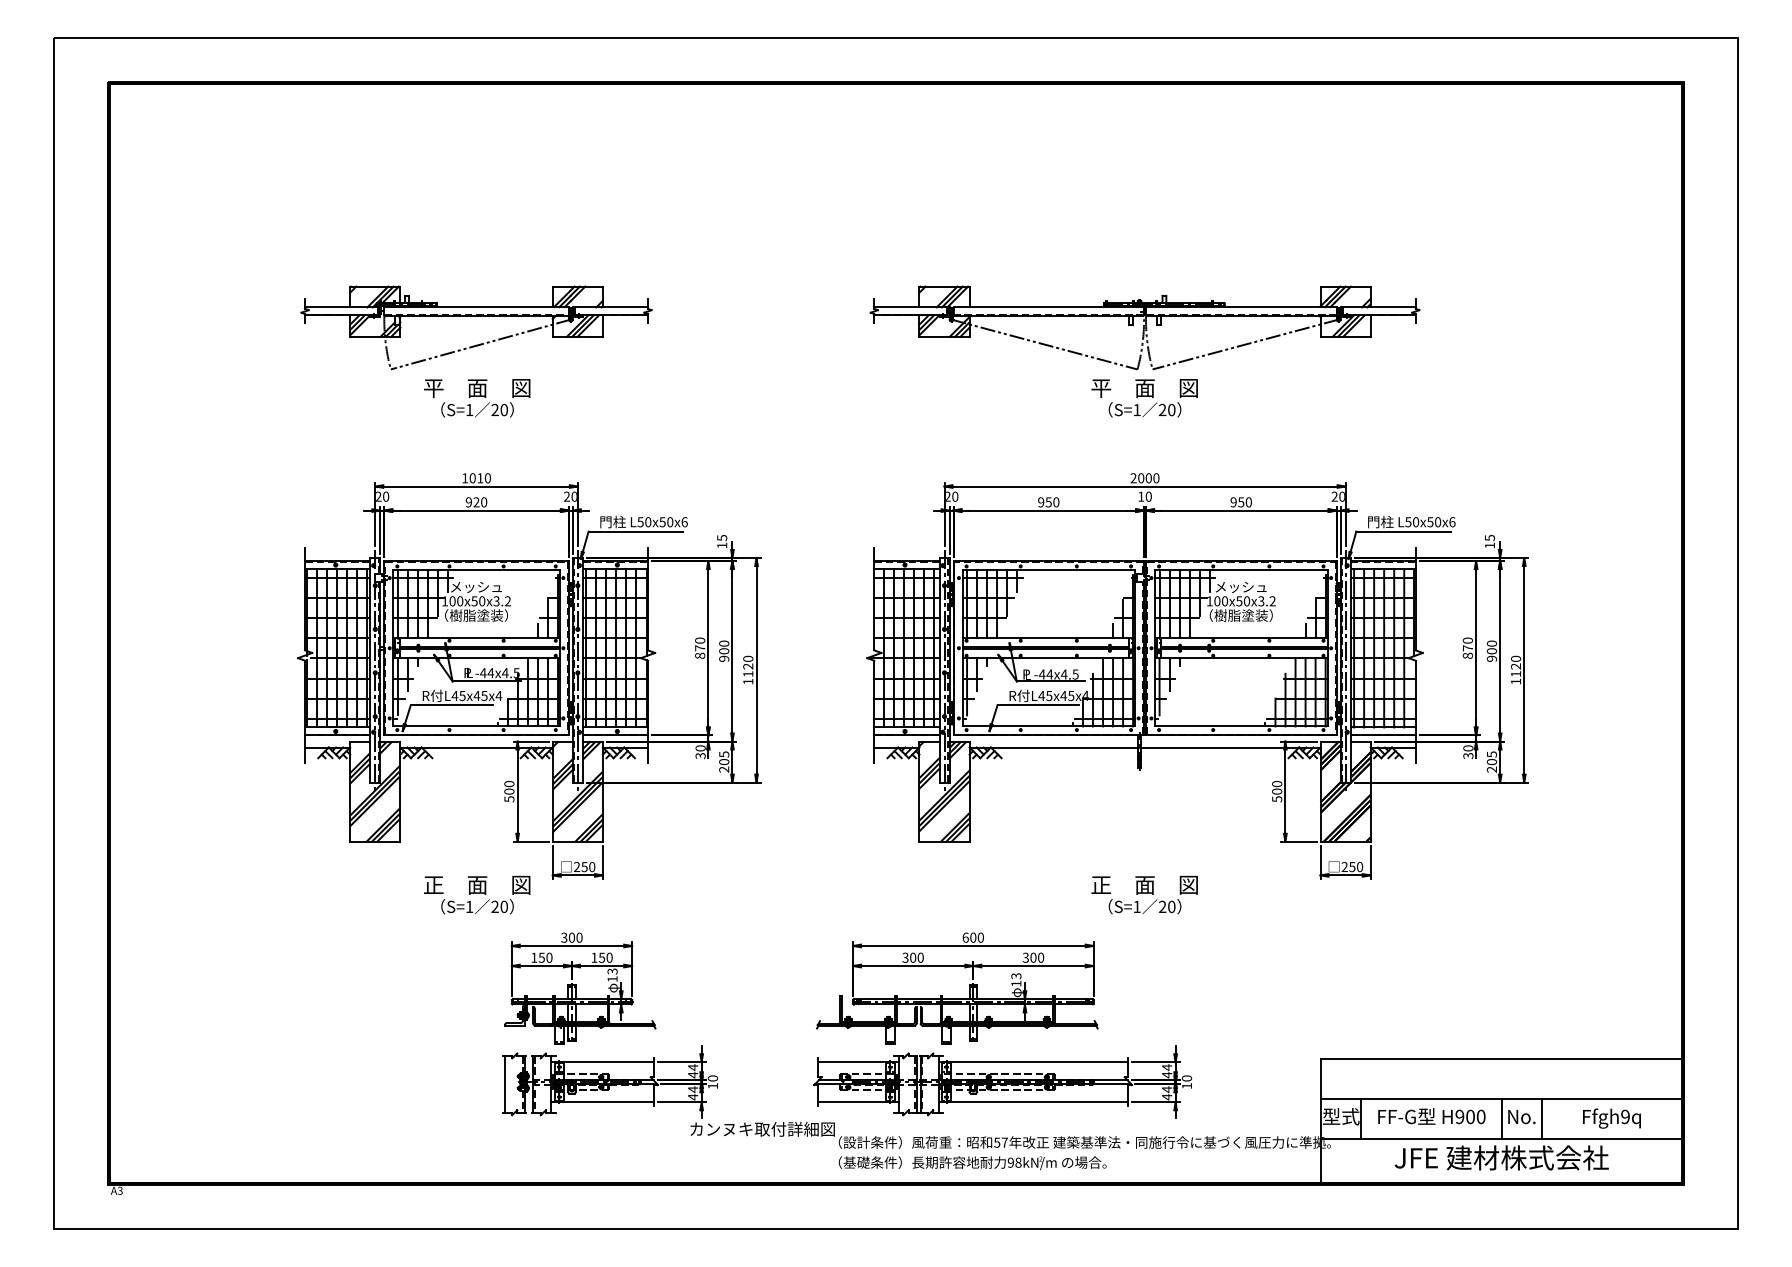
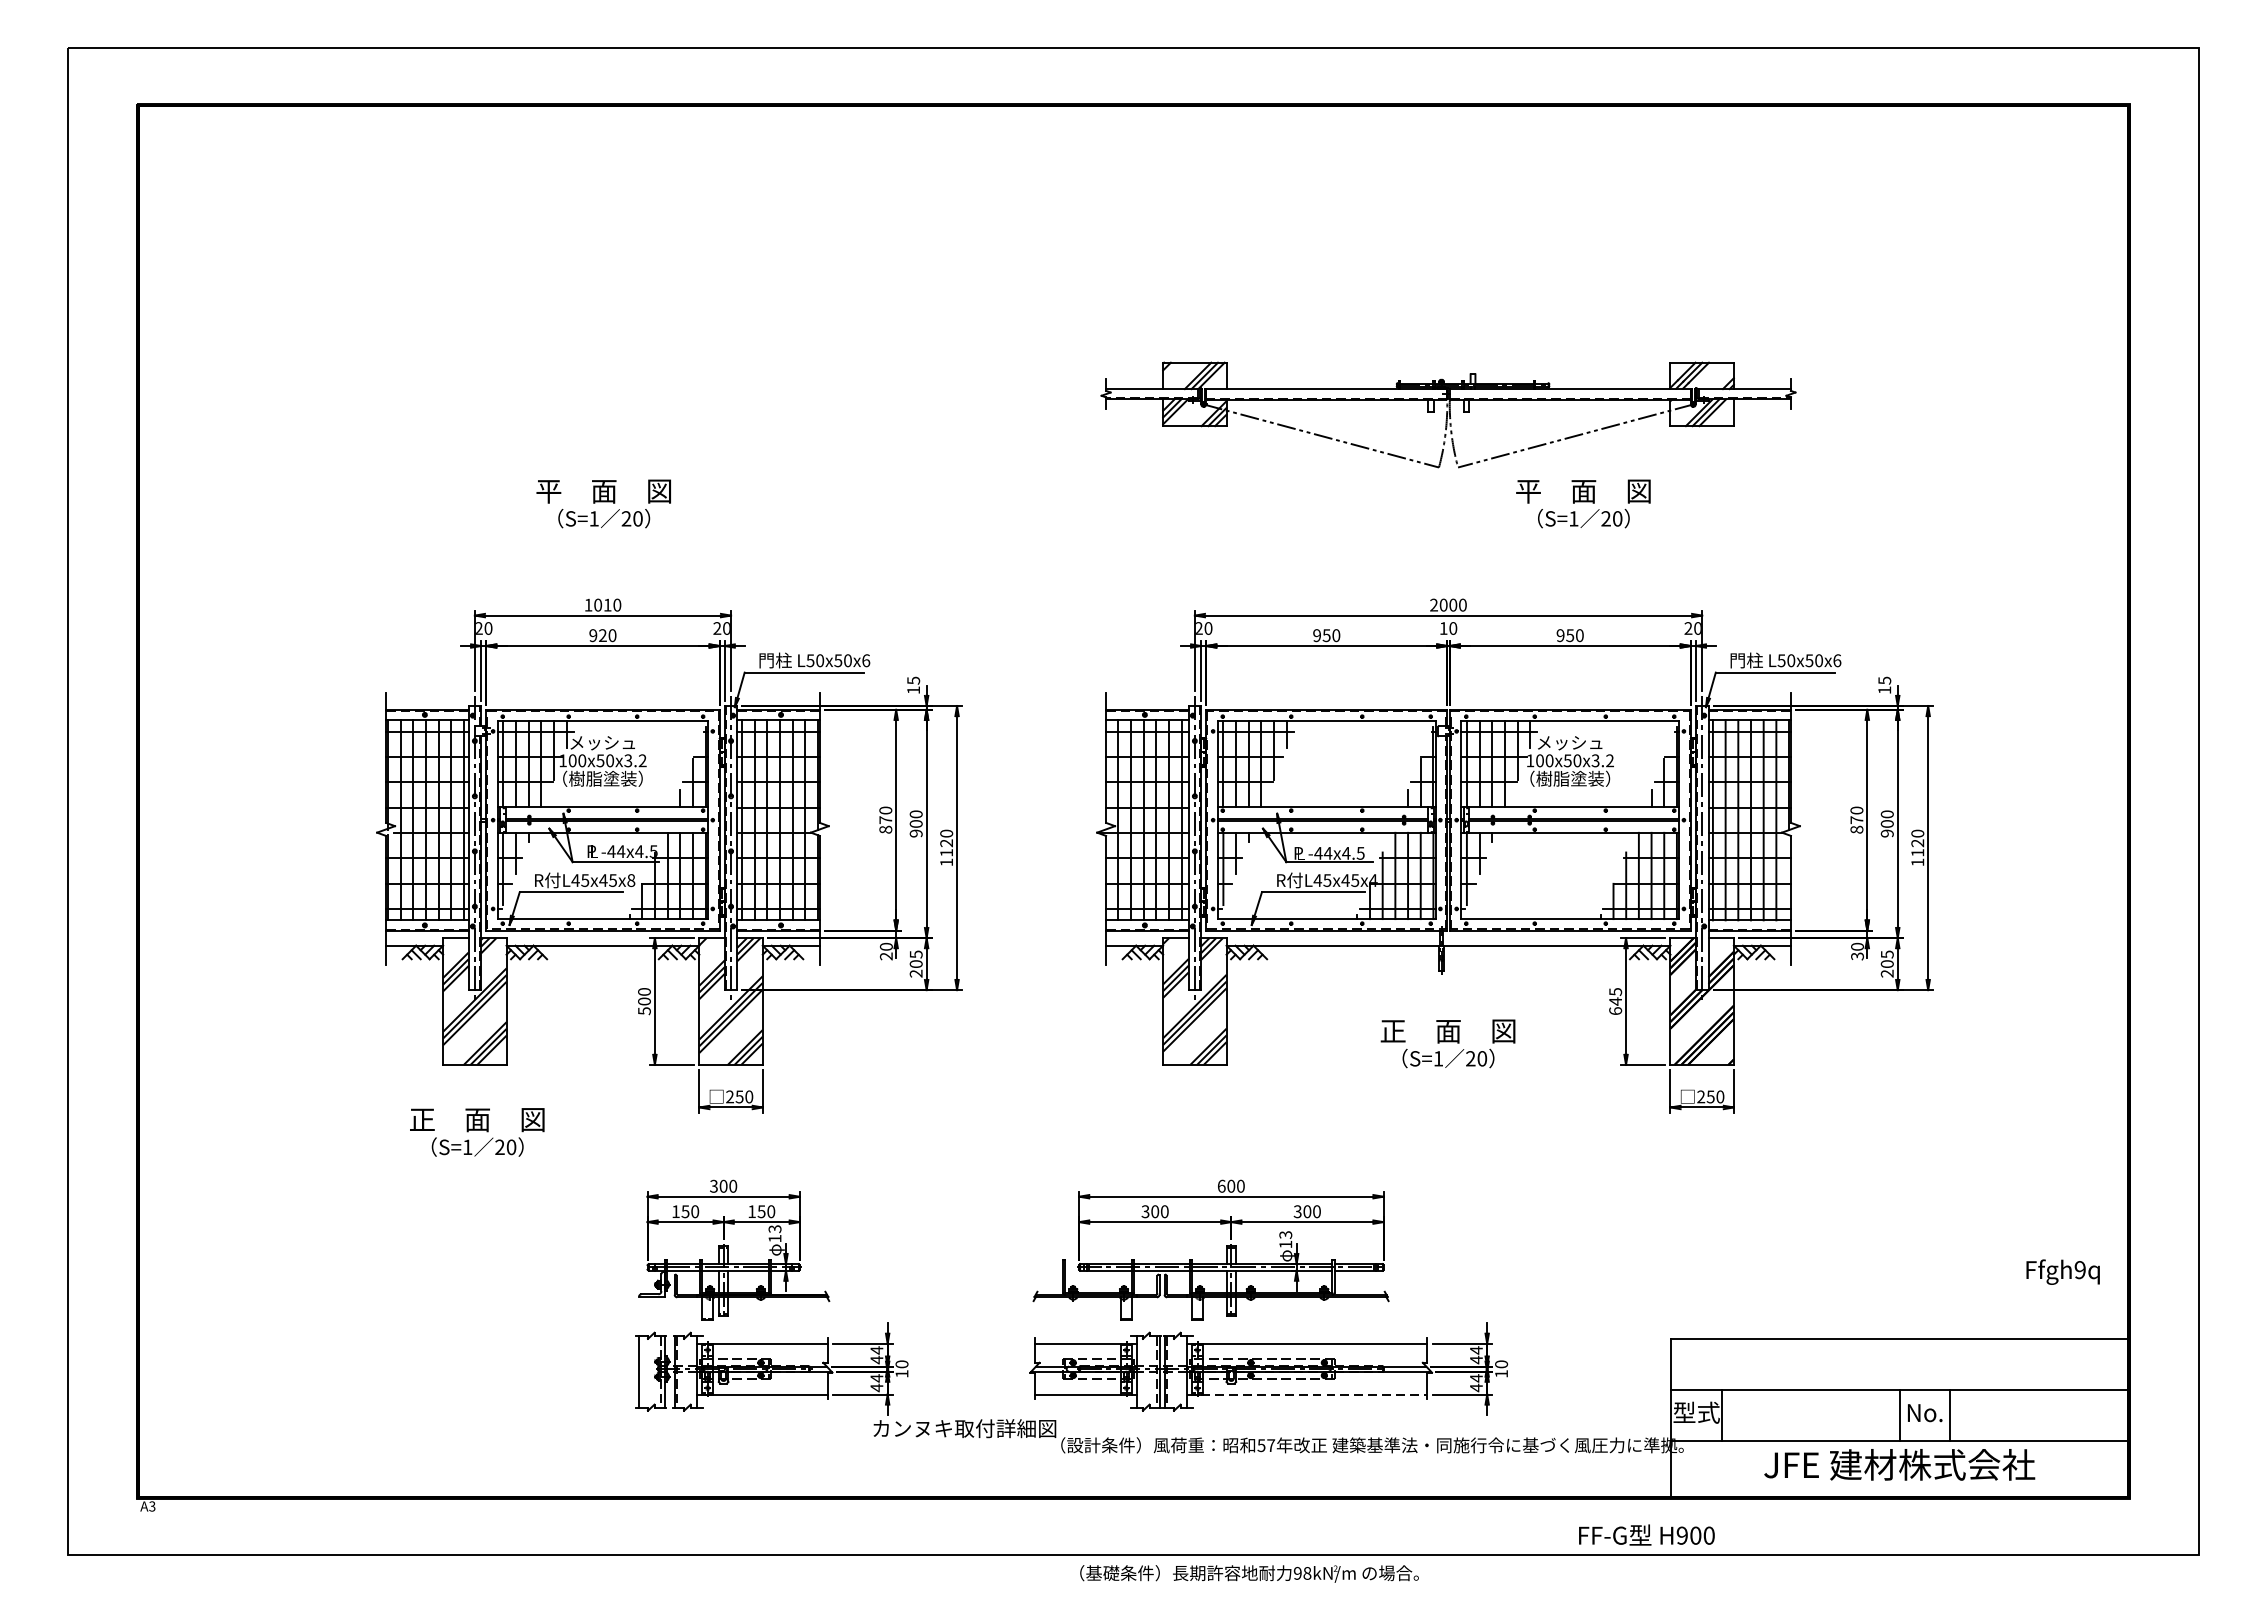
part: (476, 316) -> (602, 400), removed
text: (1144, 398) -> (1583, 504), moved
text: (498, 695) -> (630, 879), L45x45x4 -> L45x45x8
text: (700, 756) -> (886, 957), 30 -> 20
text: (1277, 791) -> (1616, 1001), 500 -> 645
text: (477, 894) -> (477, 1131), moved
text: (1144, 894) -> (1447, 1043), moved
line: (1033, 1102) -> (1307, 1394), solid -> dashed
text: (1431, 1116) -> (1646, 1535), moved
text: (1611, 1118) -> (2062, 1272), moved
text: (972, 1163) -> (1249, 1574), moved

